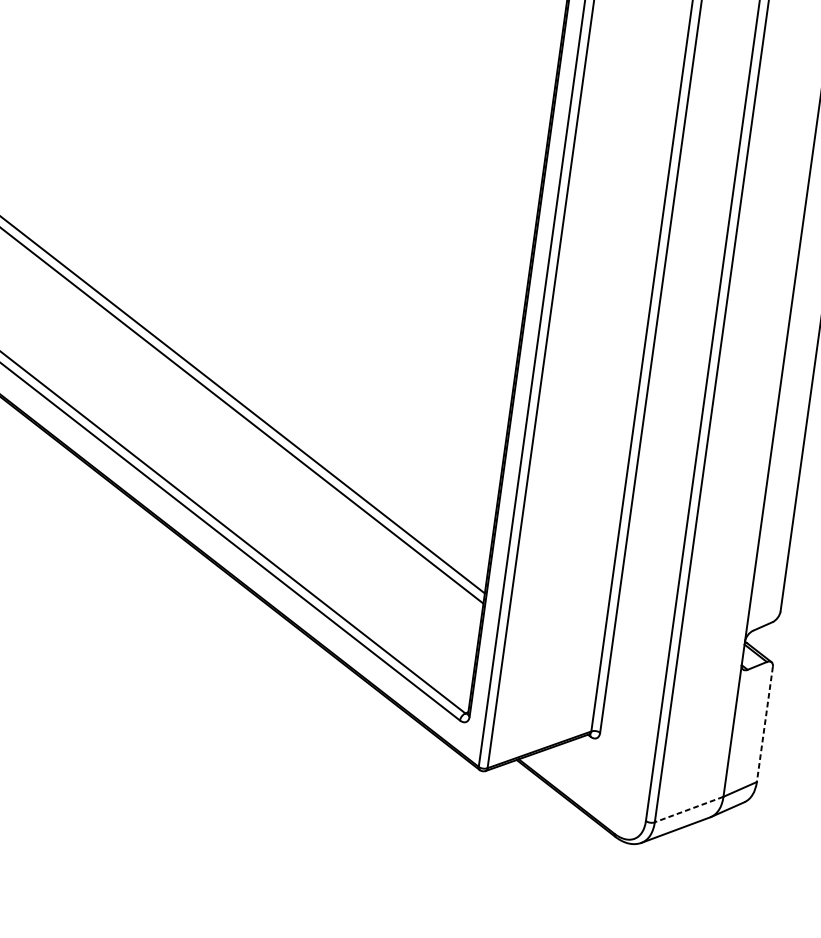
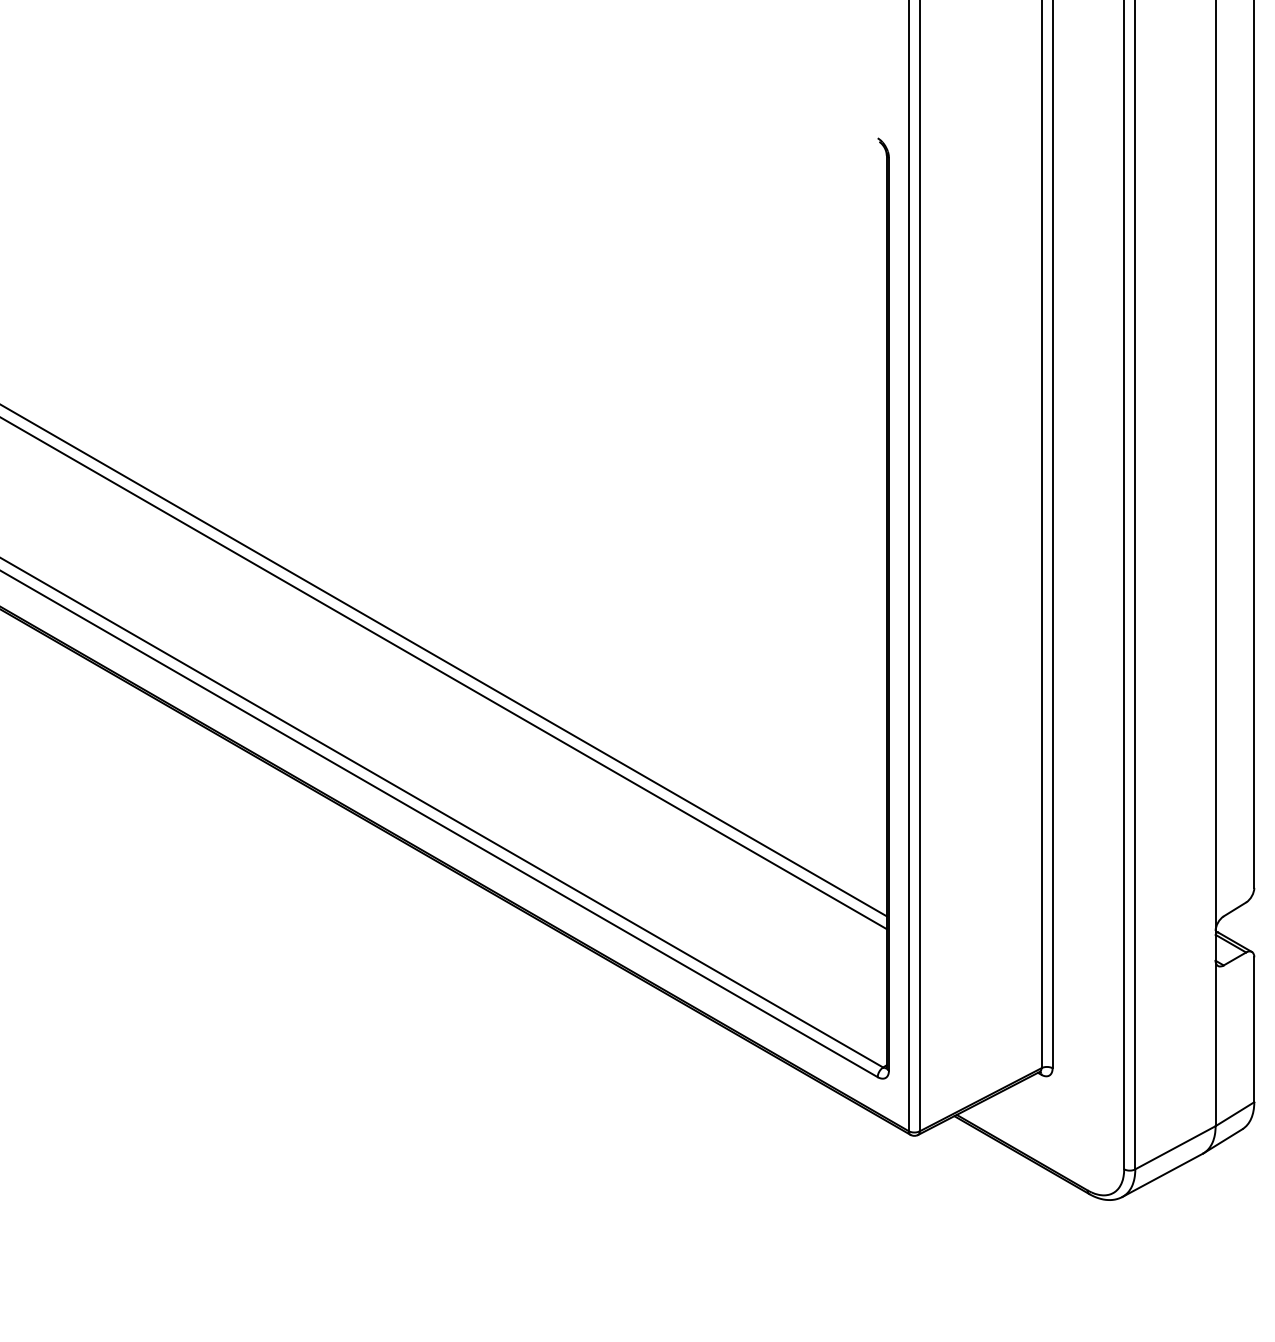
line: (764, 724) -> (1254, 1030), dashed -> solid
line: (689, 809) -> (1175, 1147), dashed -> solid

